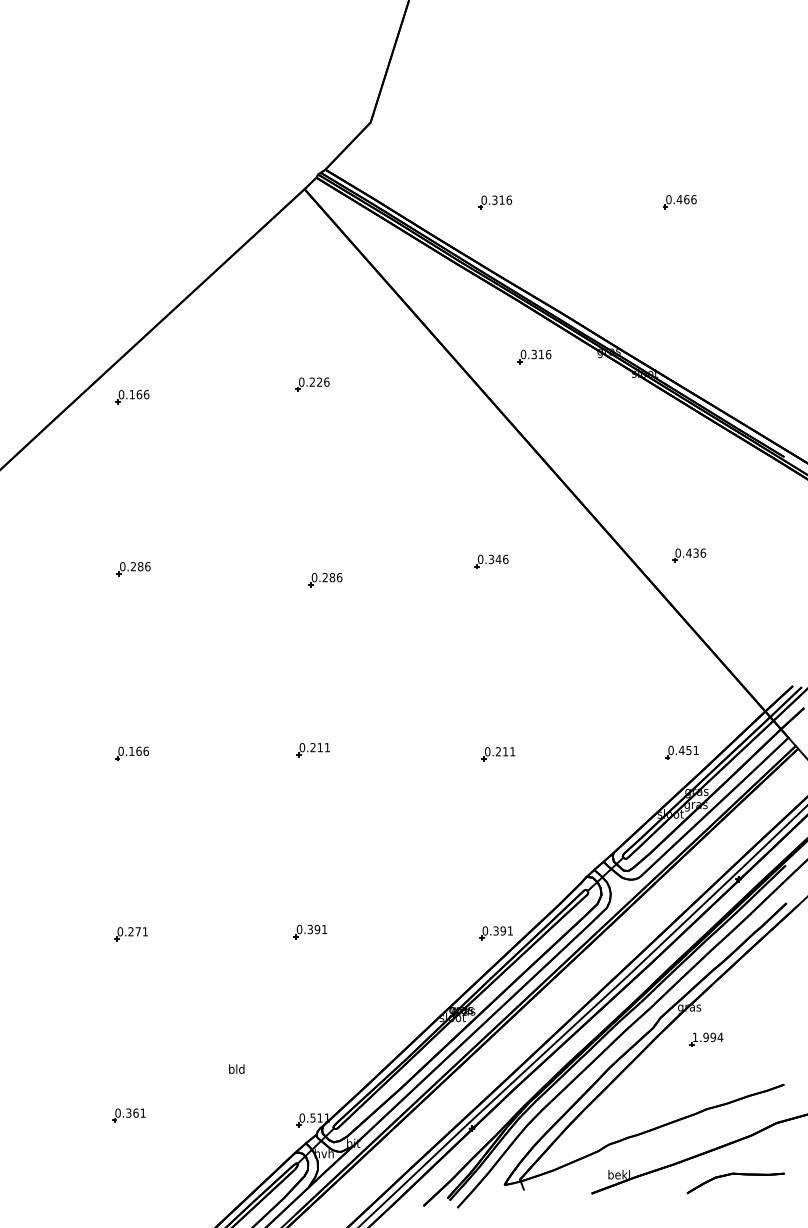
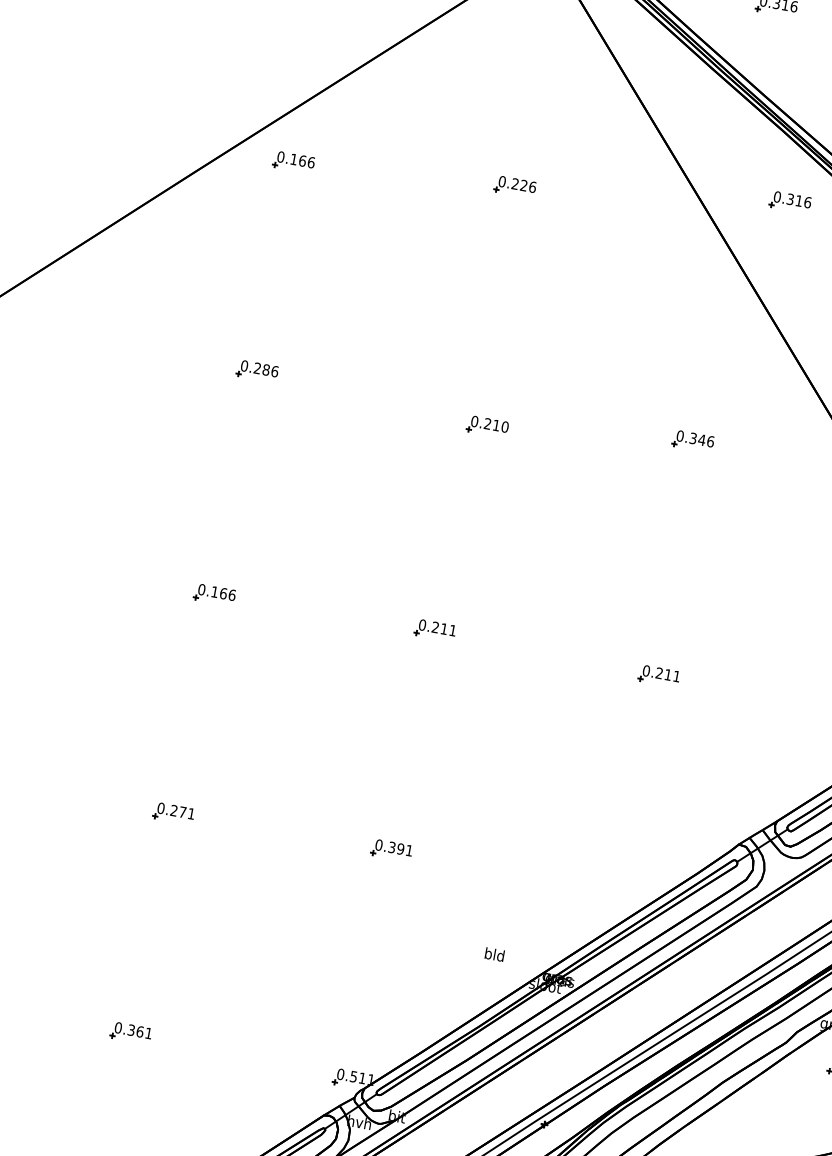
text: (335, 577) -> (500, 426), 0.286 -> 0.210
part: (495, 933) -> (615, 893), removed
text: (236, 1068) -> (494, 953), moved

